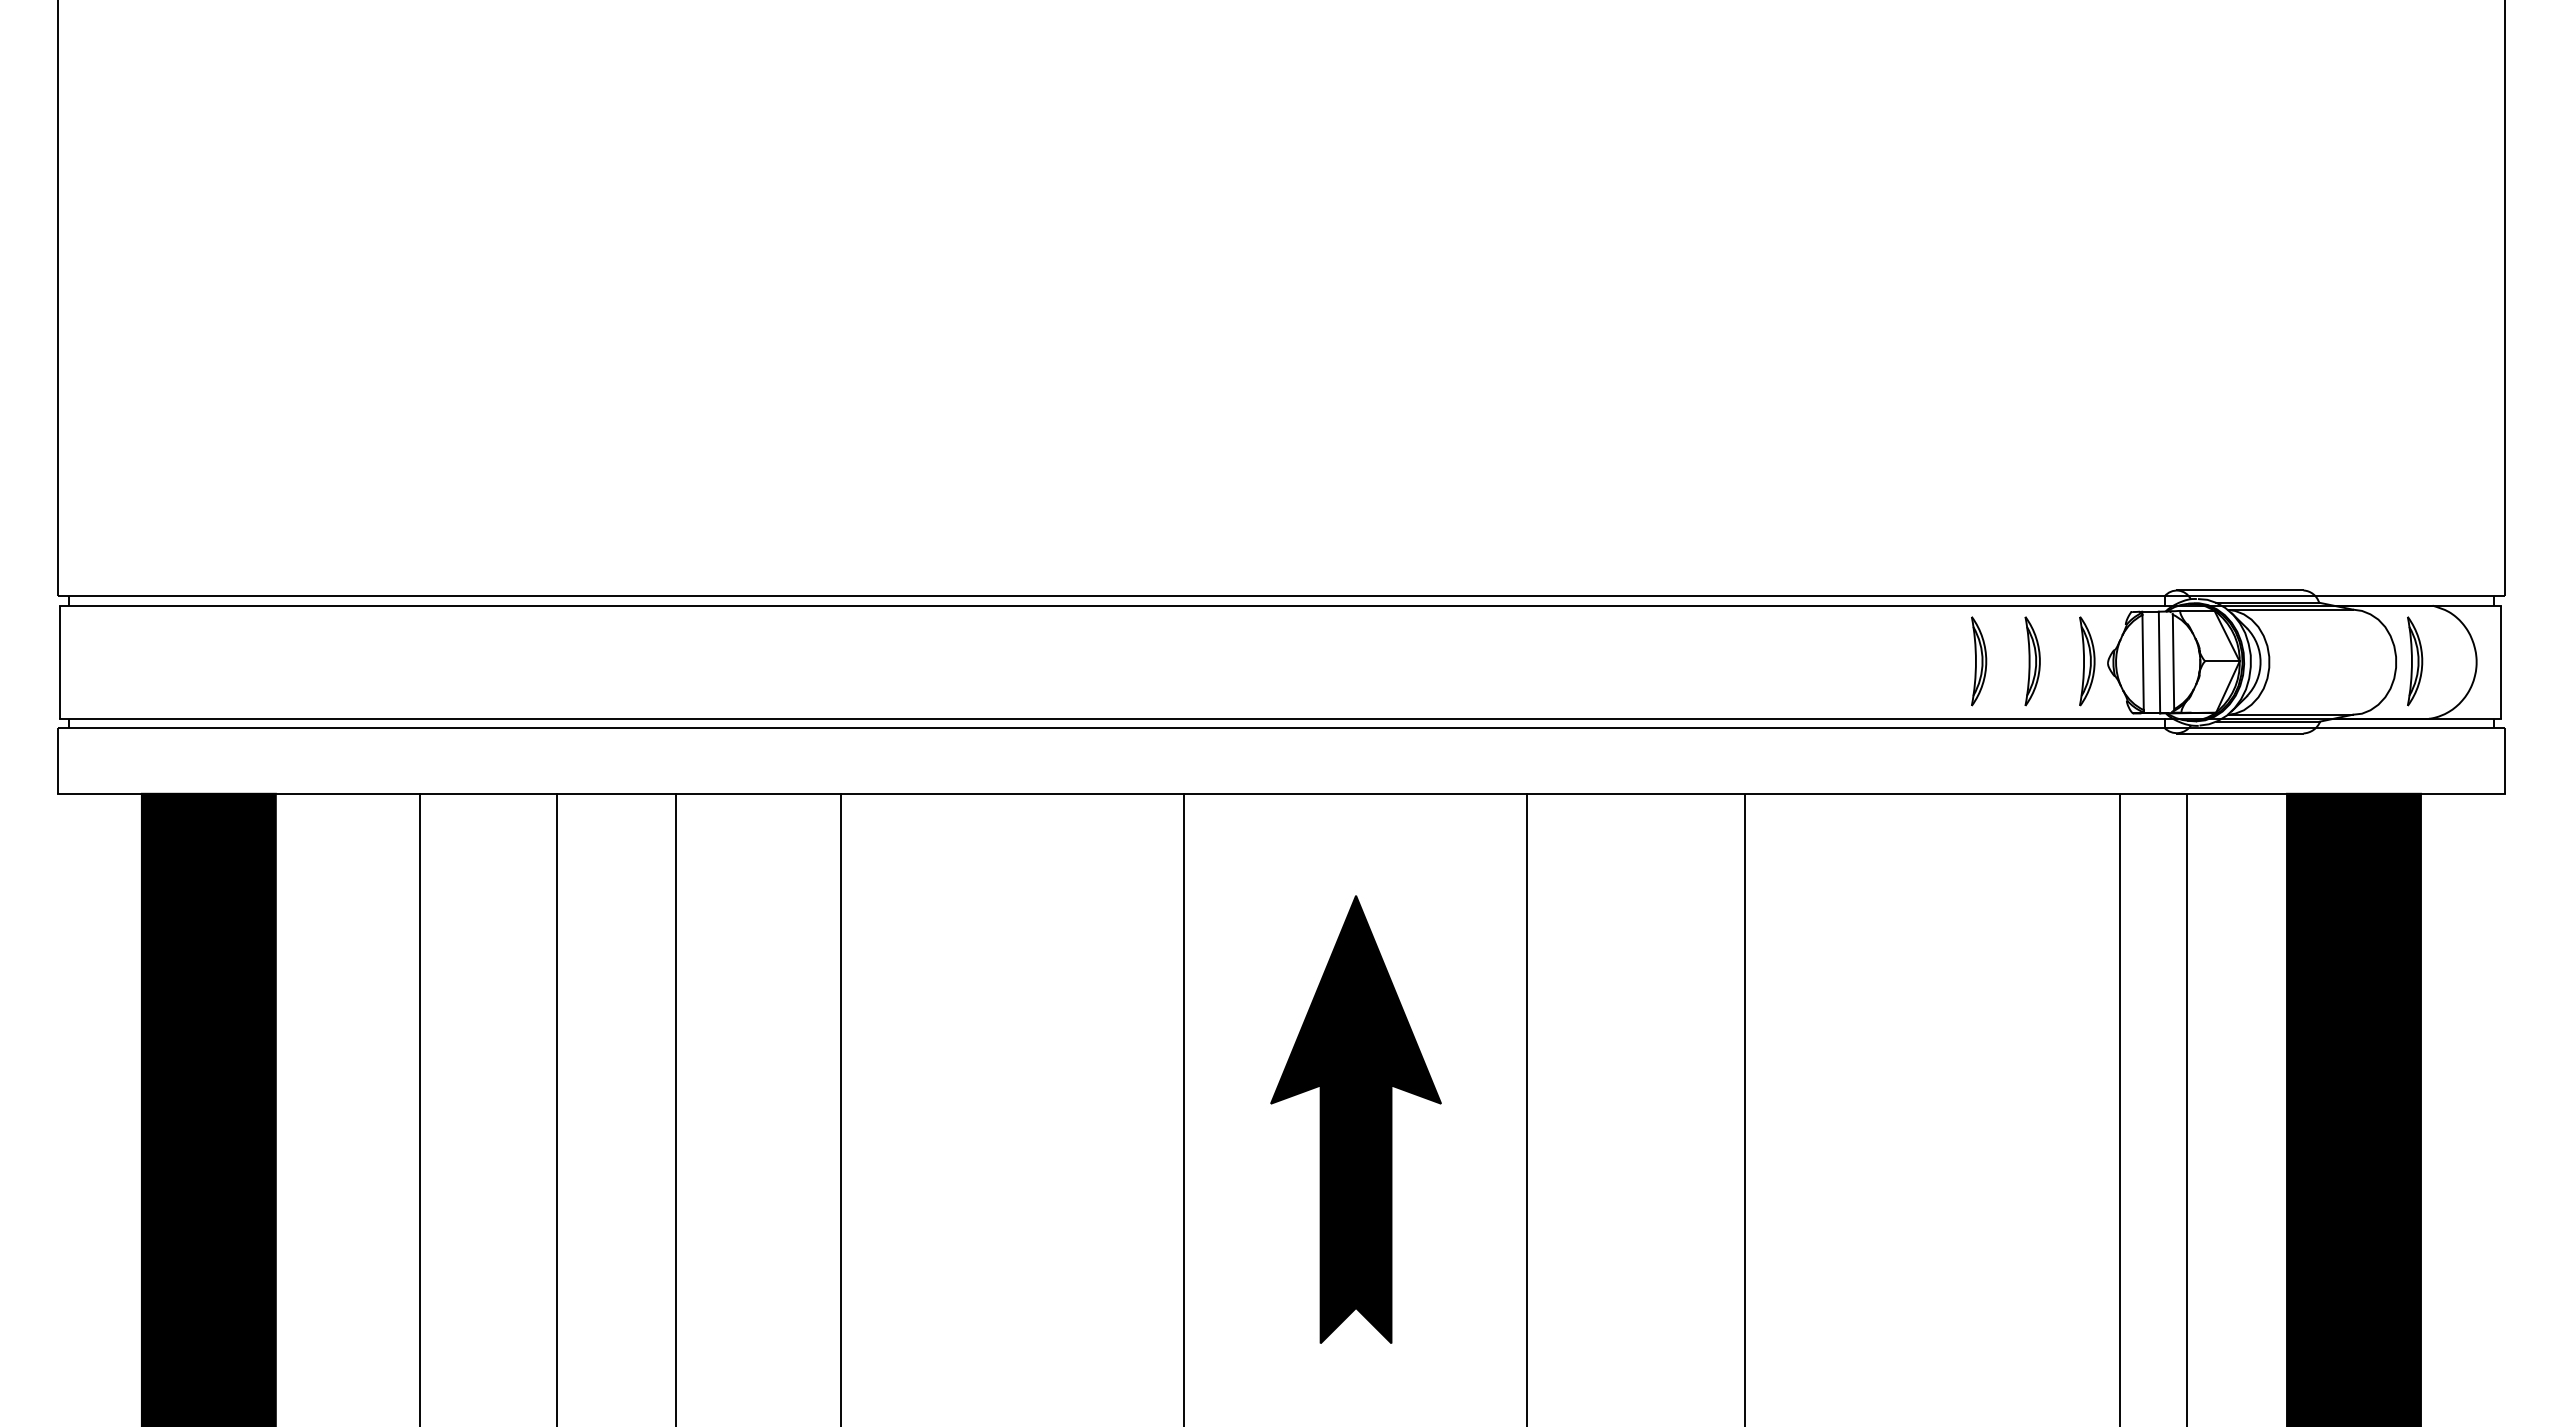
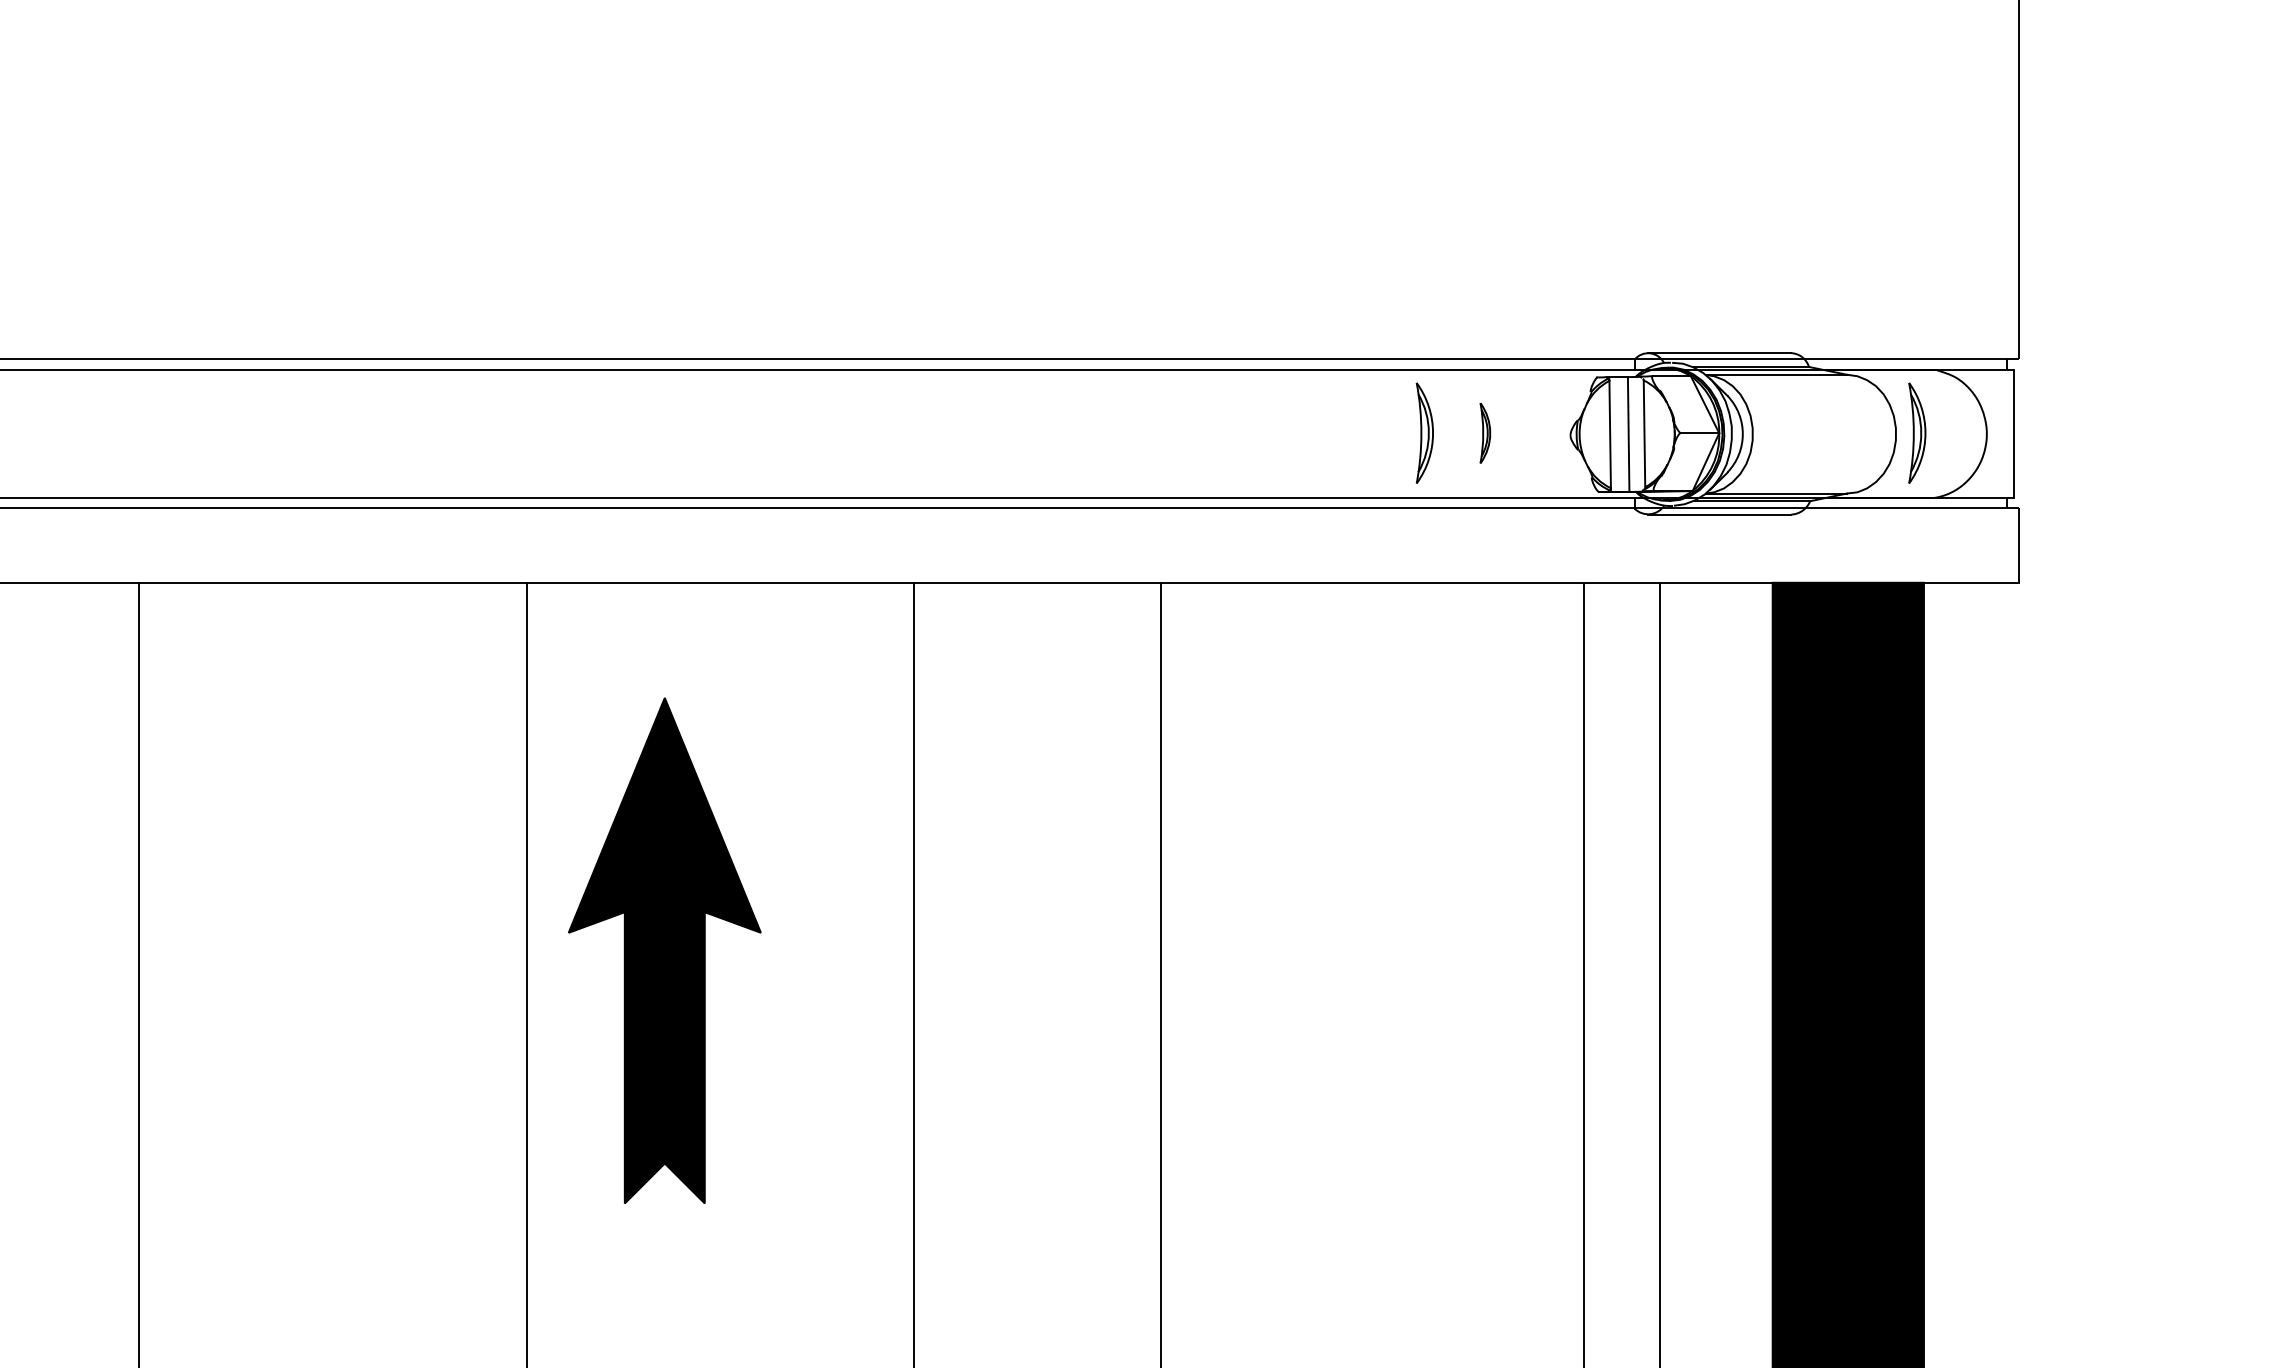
part: (2032, 661) -> (1485, 433), size x0.6
part: (2087, 661) -> (1547, 433), removed
part: (1355, 1119) -> (664, 950), moved

